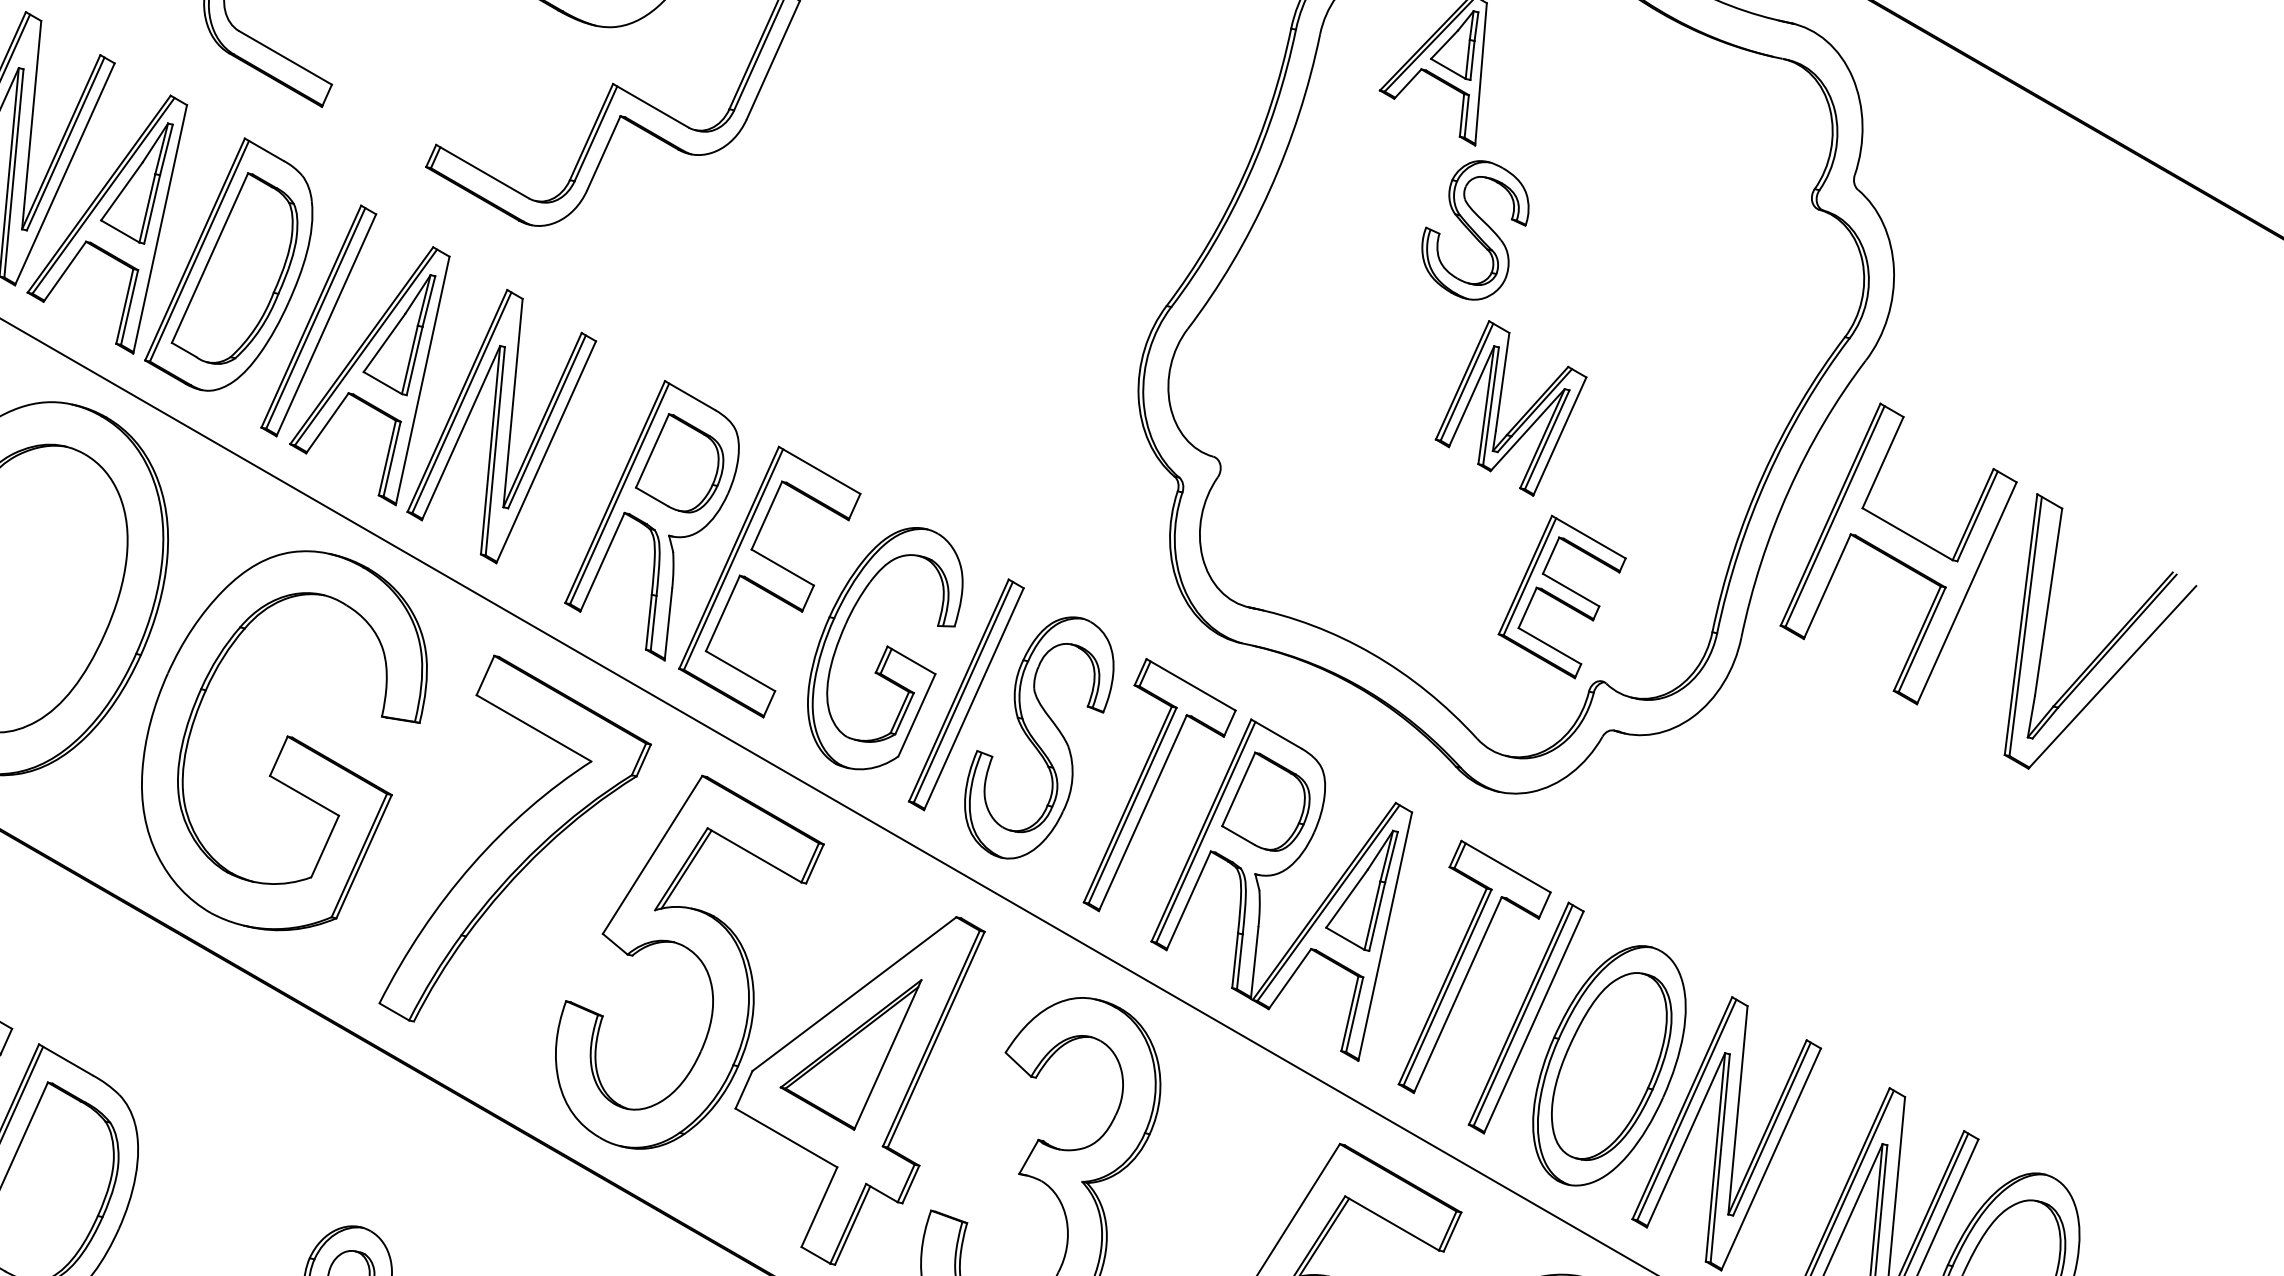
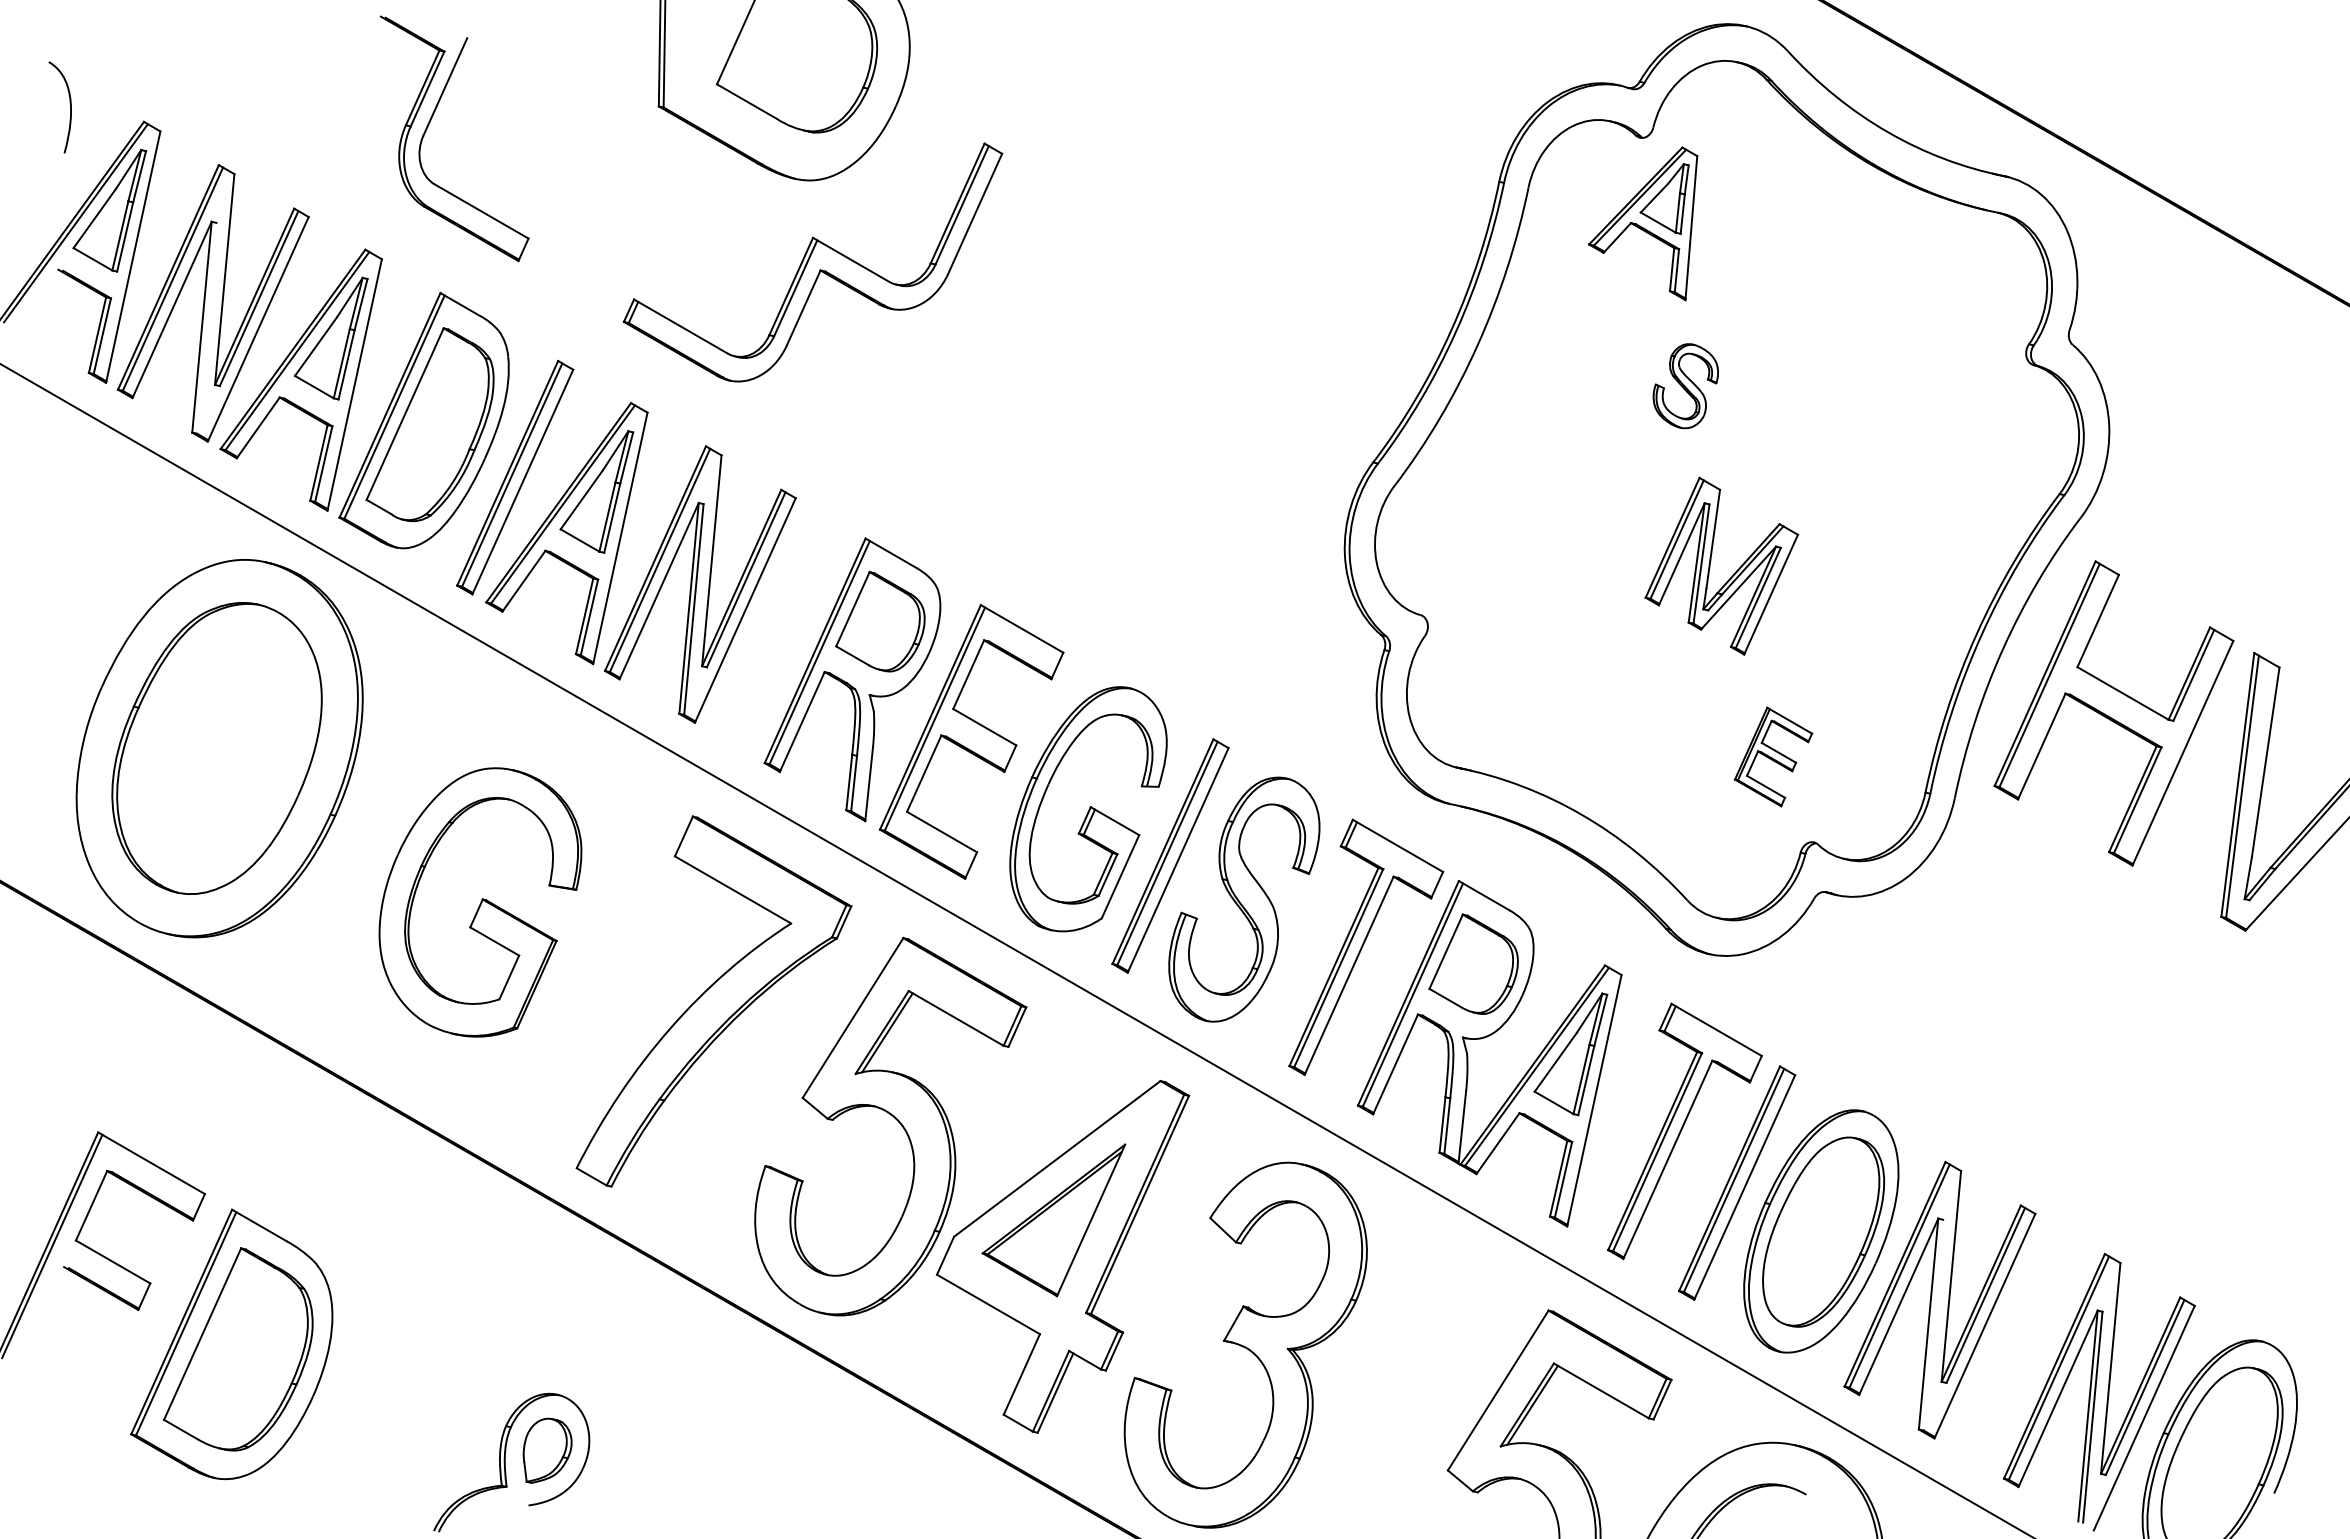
line: (13, 172) -> (206, 327), removed
part: (1475, 230) -> (1685, 386), size x0.6
part: (1562, 596) -> (1773, 756), size x0.6
part: (284, 740) -> (480, 902), size x0.7
line: (1720, 1157) -> (1933, 1324), removed

